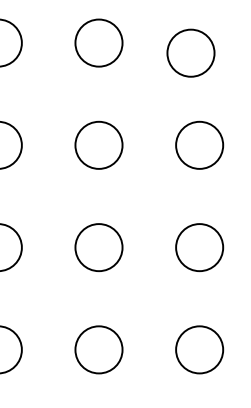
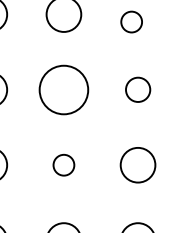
circle: (190, 52) -> (131, 21), size x0.6
circle: (98, 144) -> (63, 89), size x1.4
circle: (199, 144) -> (137, 89), size x0.7
circle: (98, 247) -> (63, 165), size x0.6

